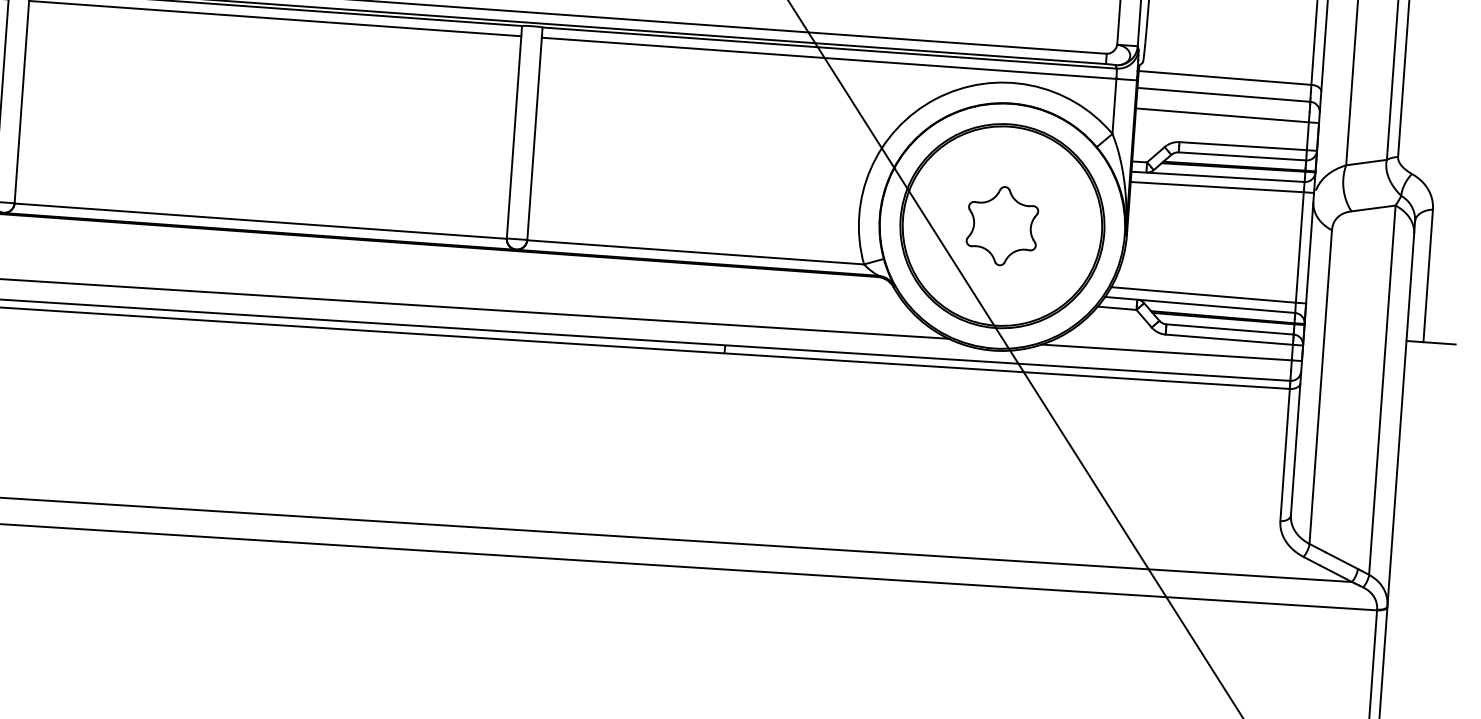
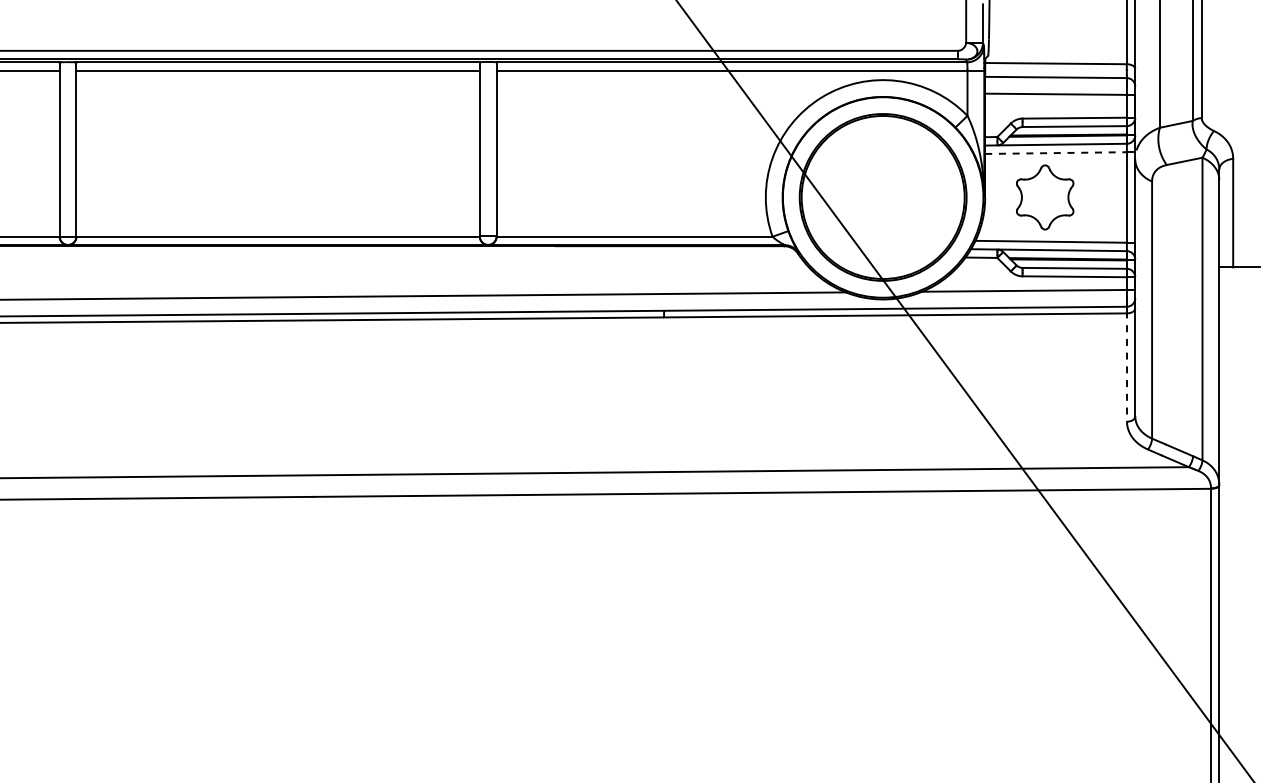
line: (1217, 187) -> (1056, 153), solid -> dashed
part: (1002, 226) -> (1045, 197), moved
line: (1285, 455) -> (1127, 367), solid -> dashed

